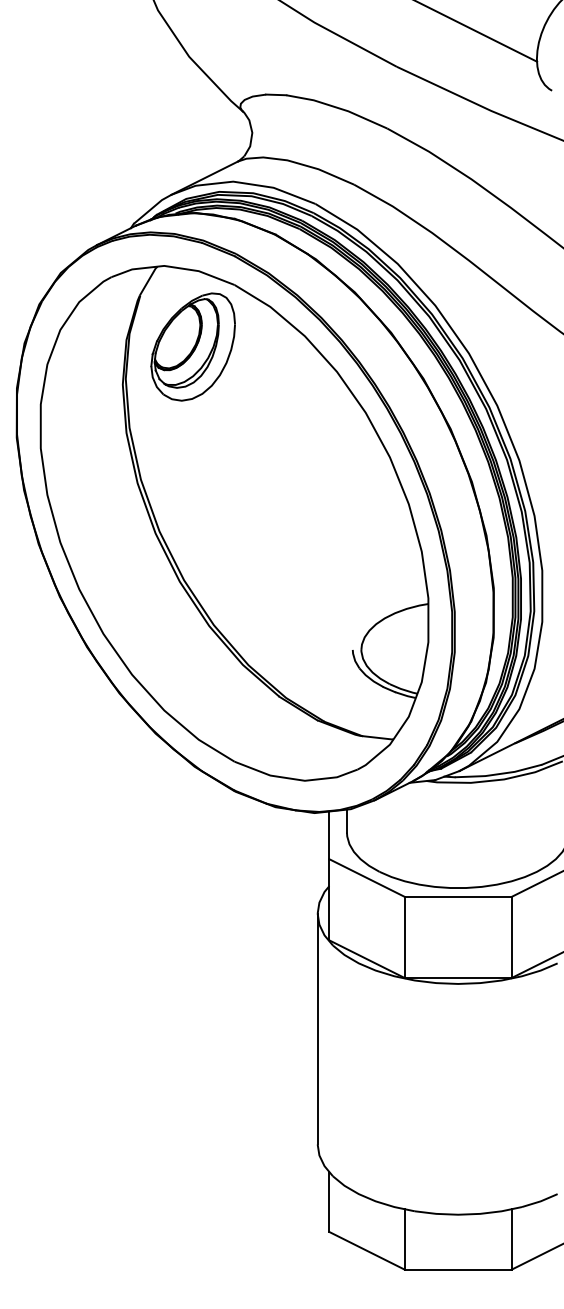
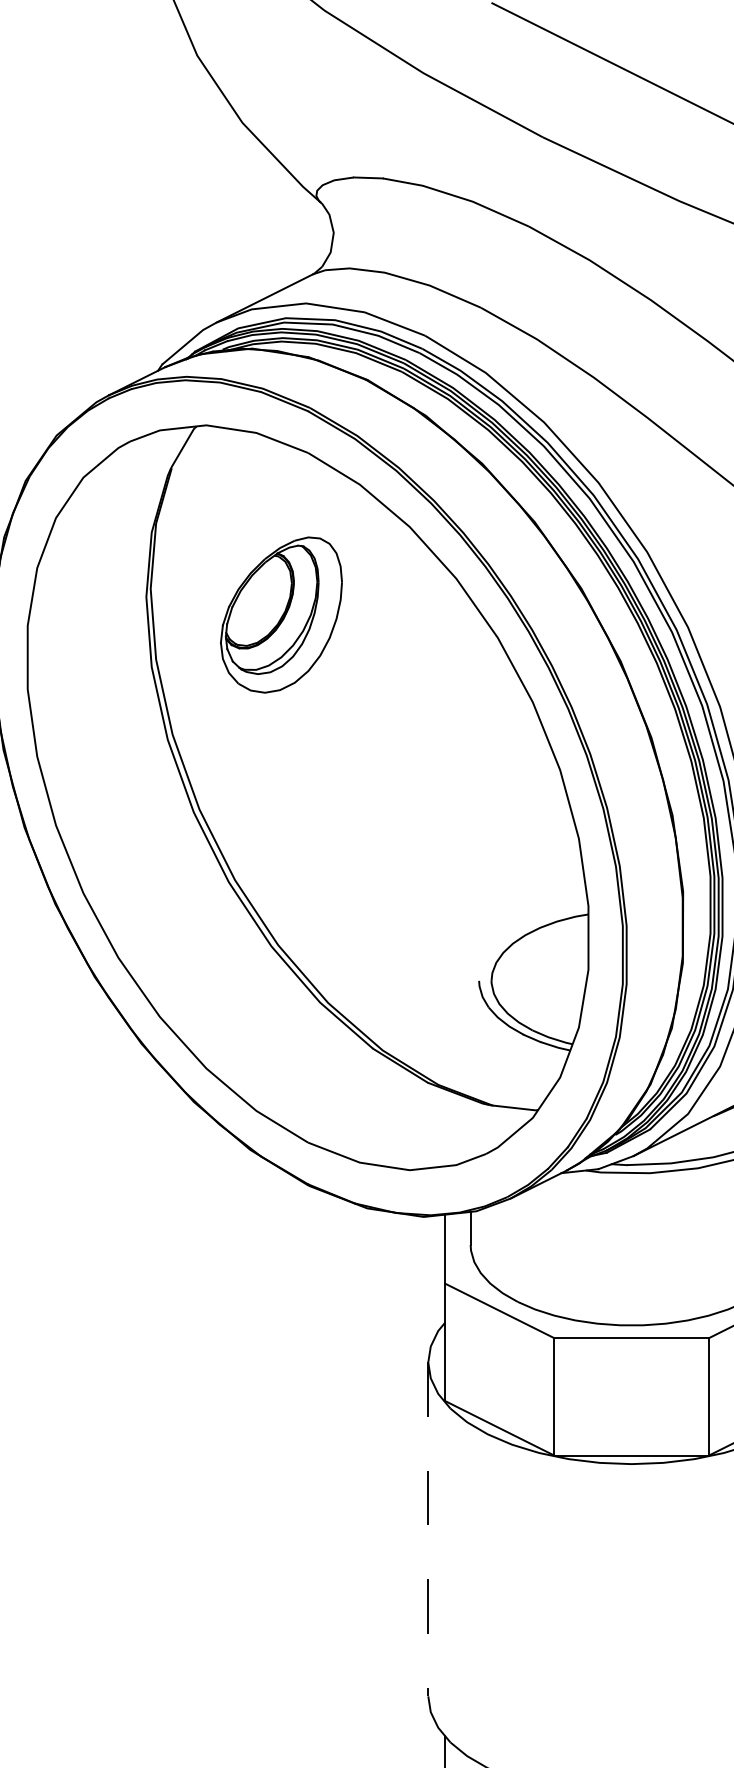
part: (192, 346) -> (280, 614), moved
line: (317, 1029) -> (428, 1530), solid -> dashed

